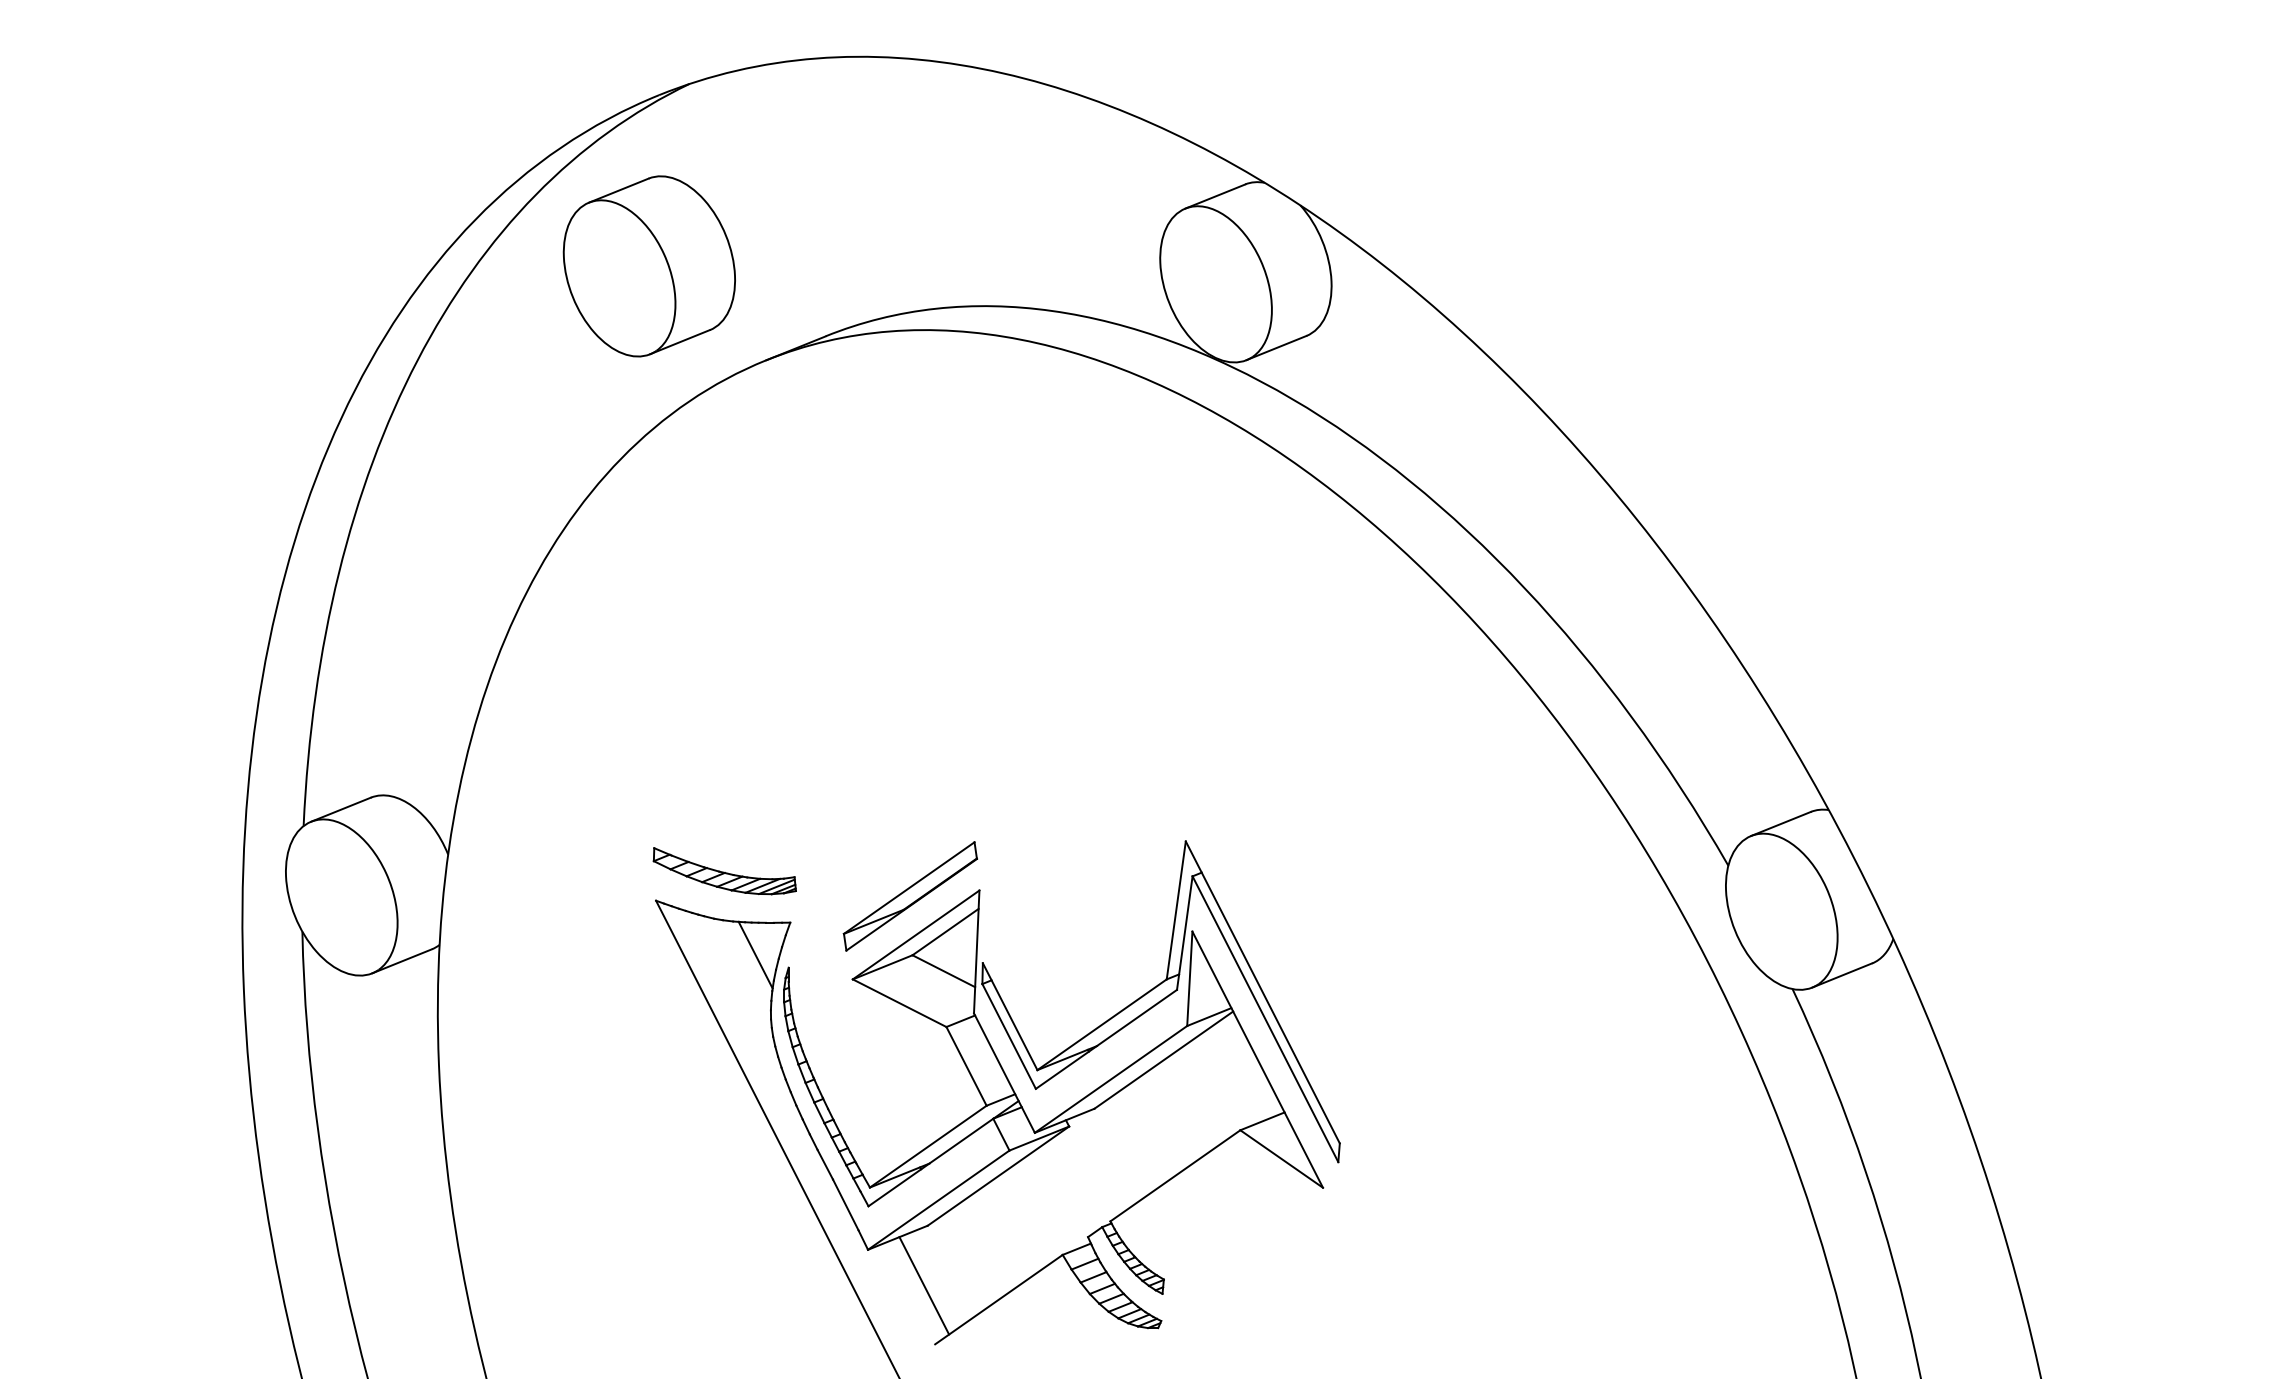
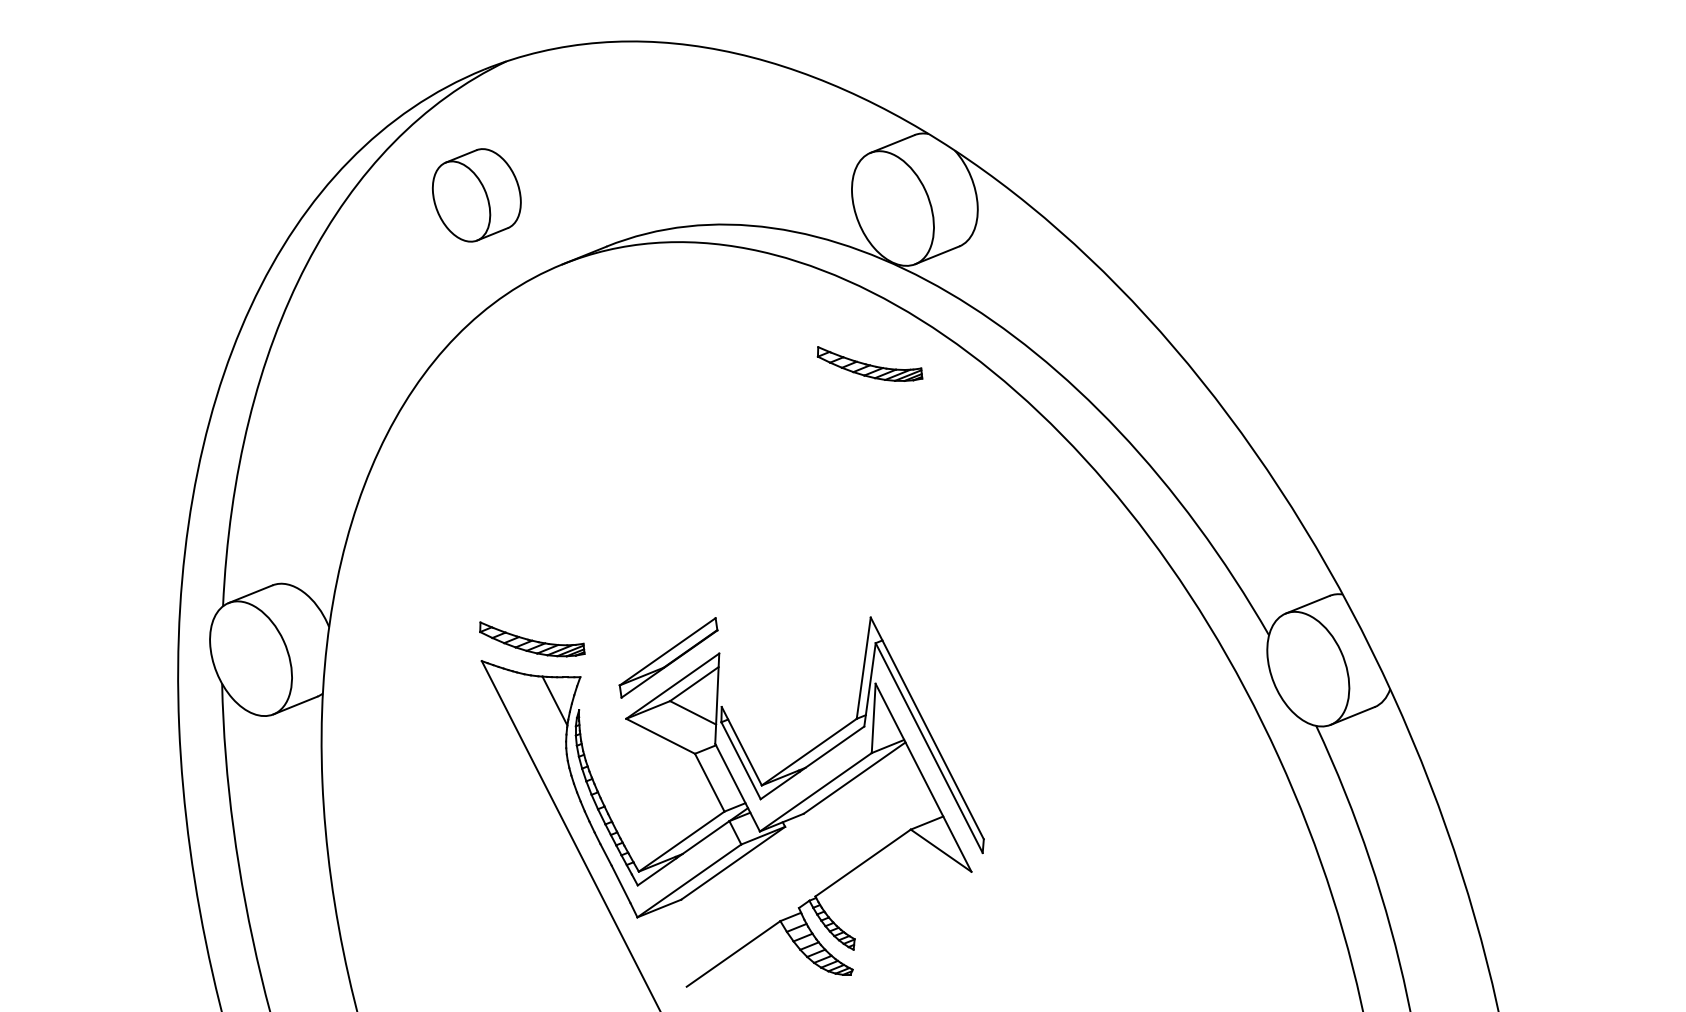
part: (648, 266) -> (476, 195), size x0.7
part: (1184, 496) -> (869, 364), added
line: (924, 1285) -> (678, 943), removed

